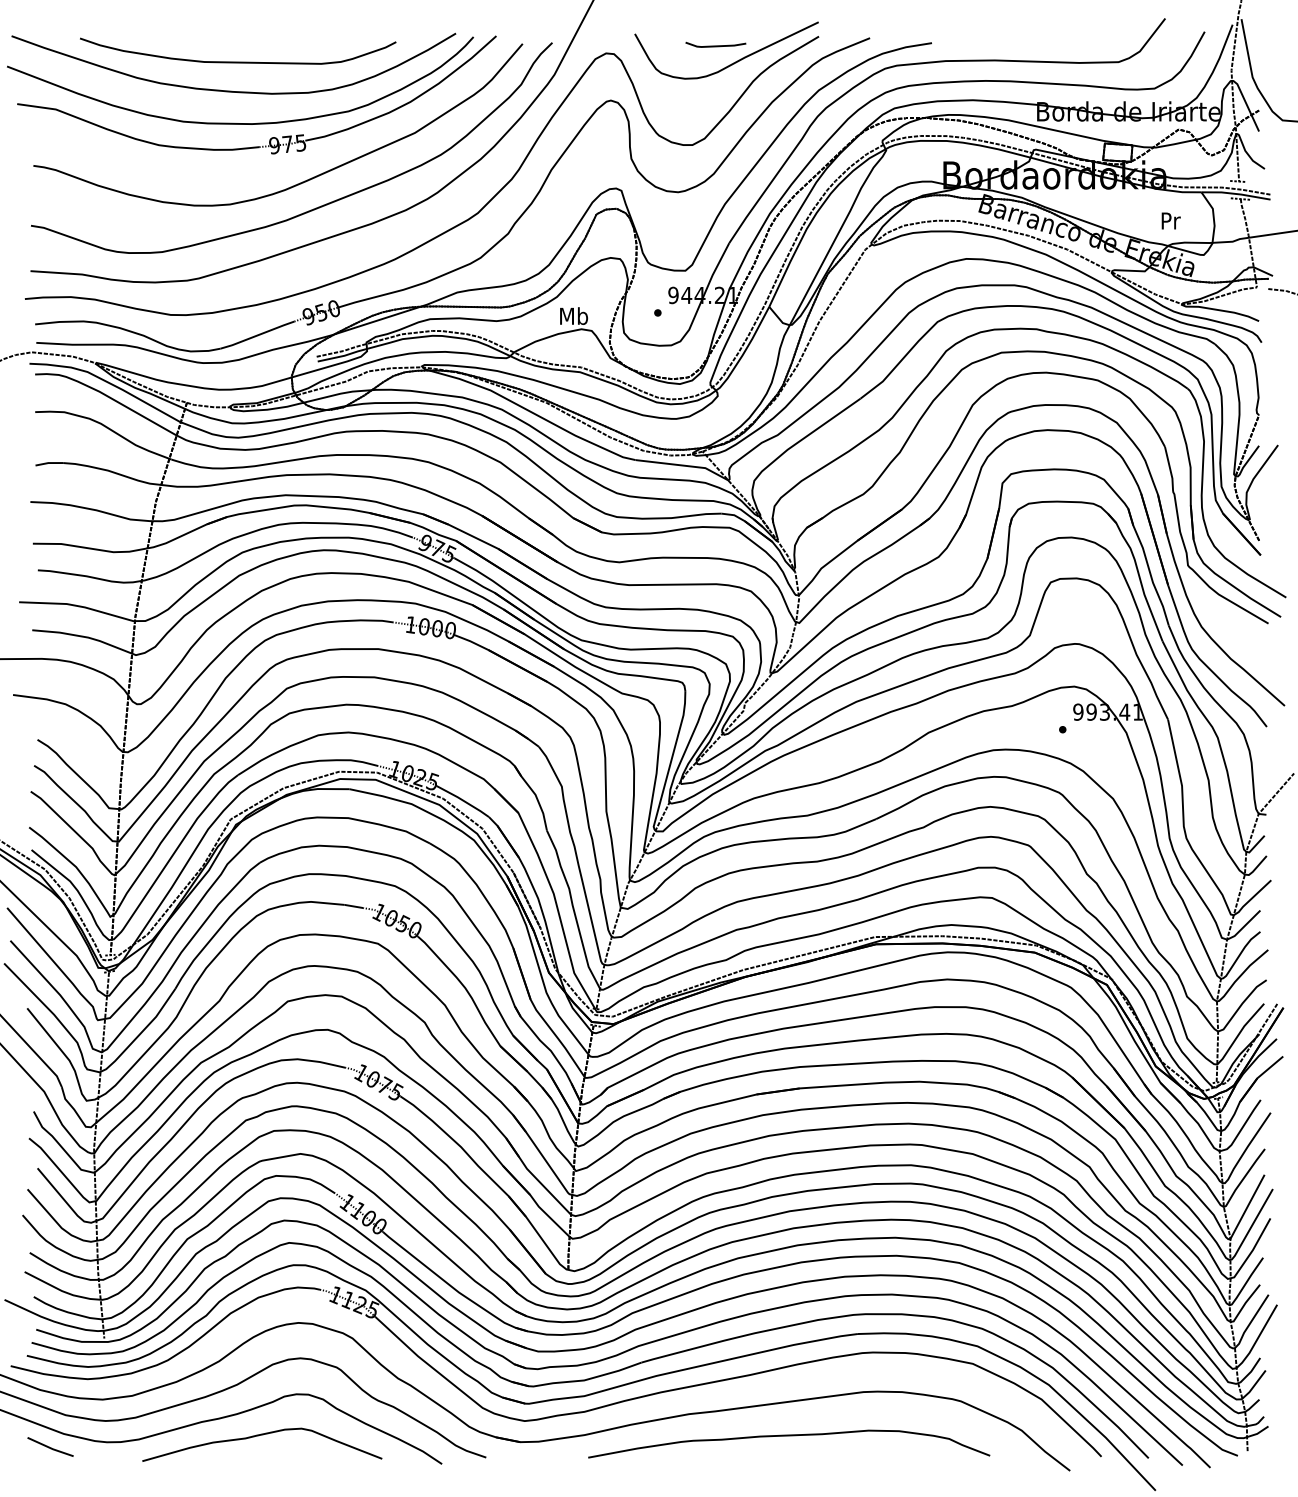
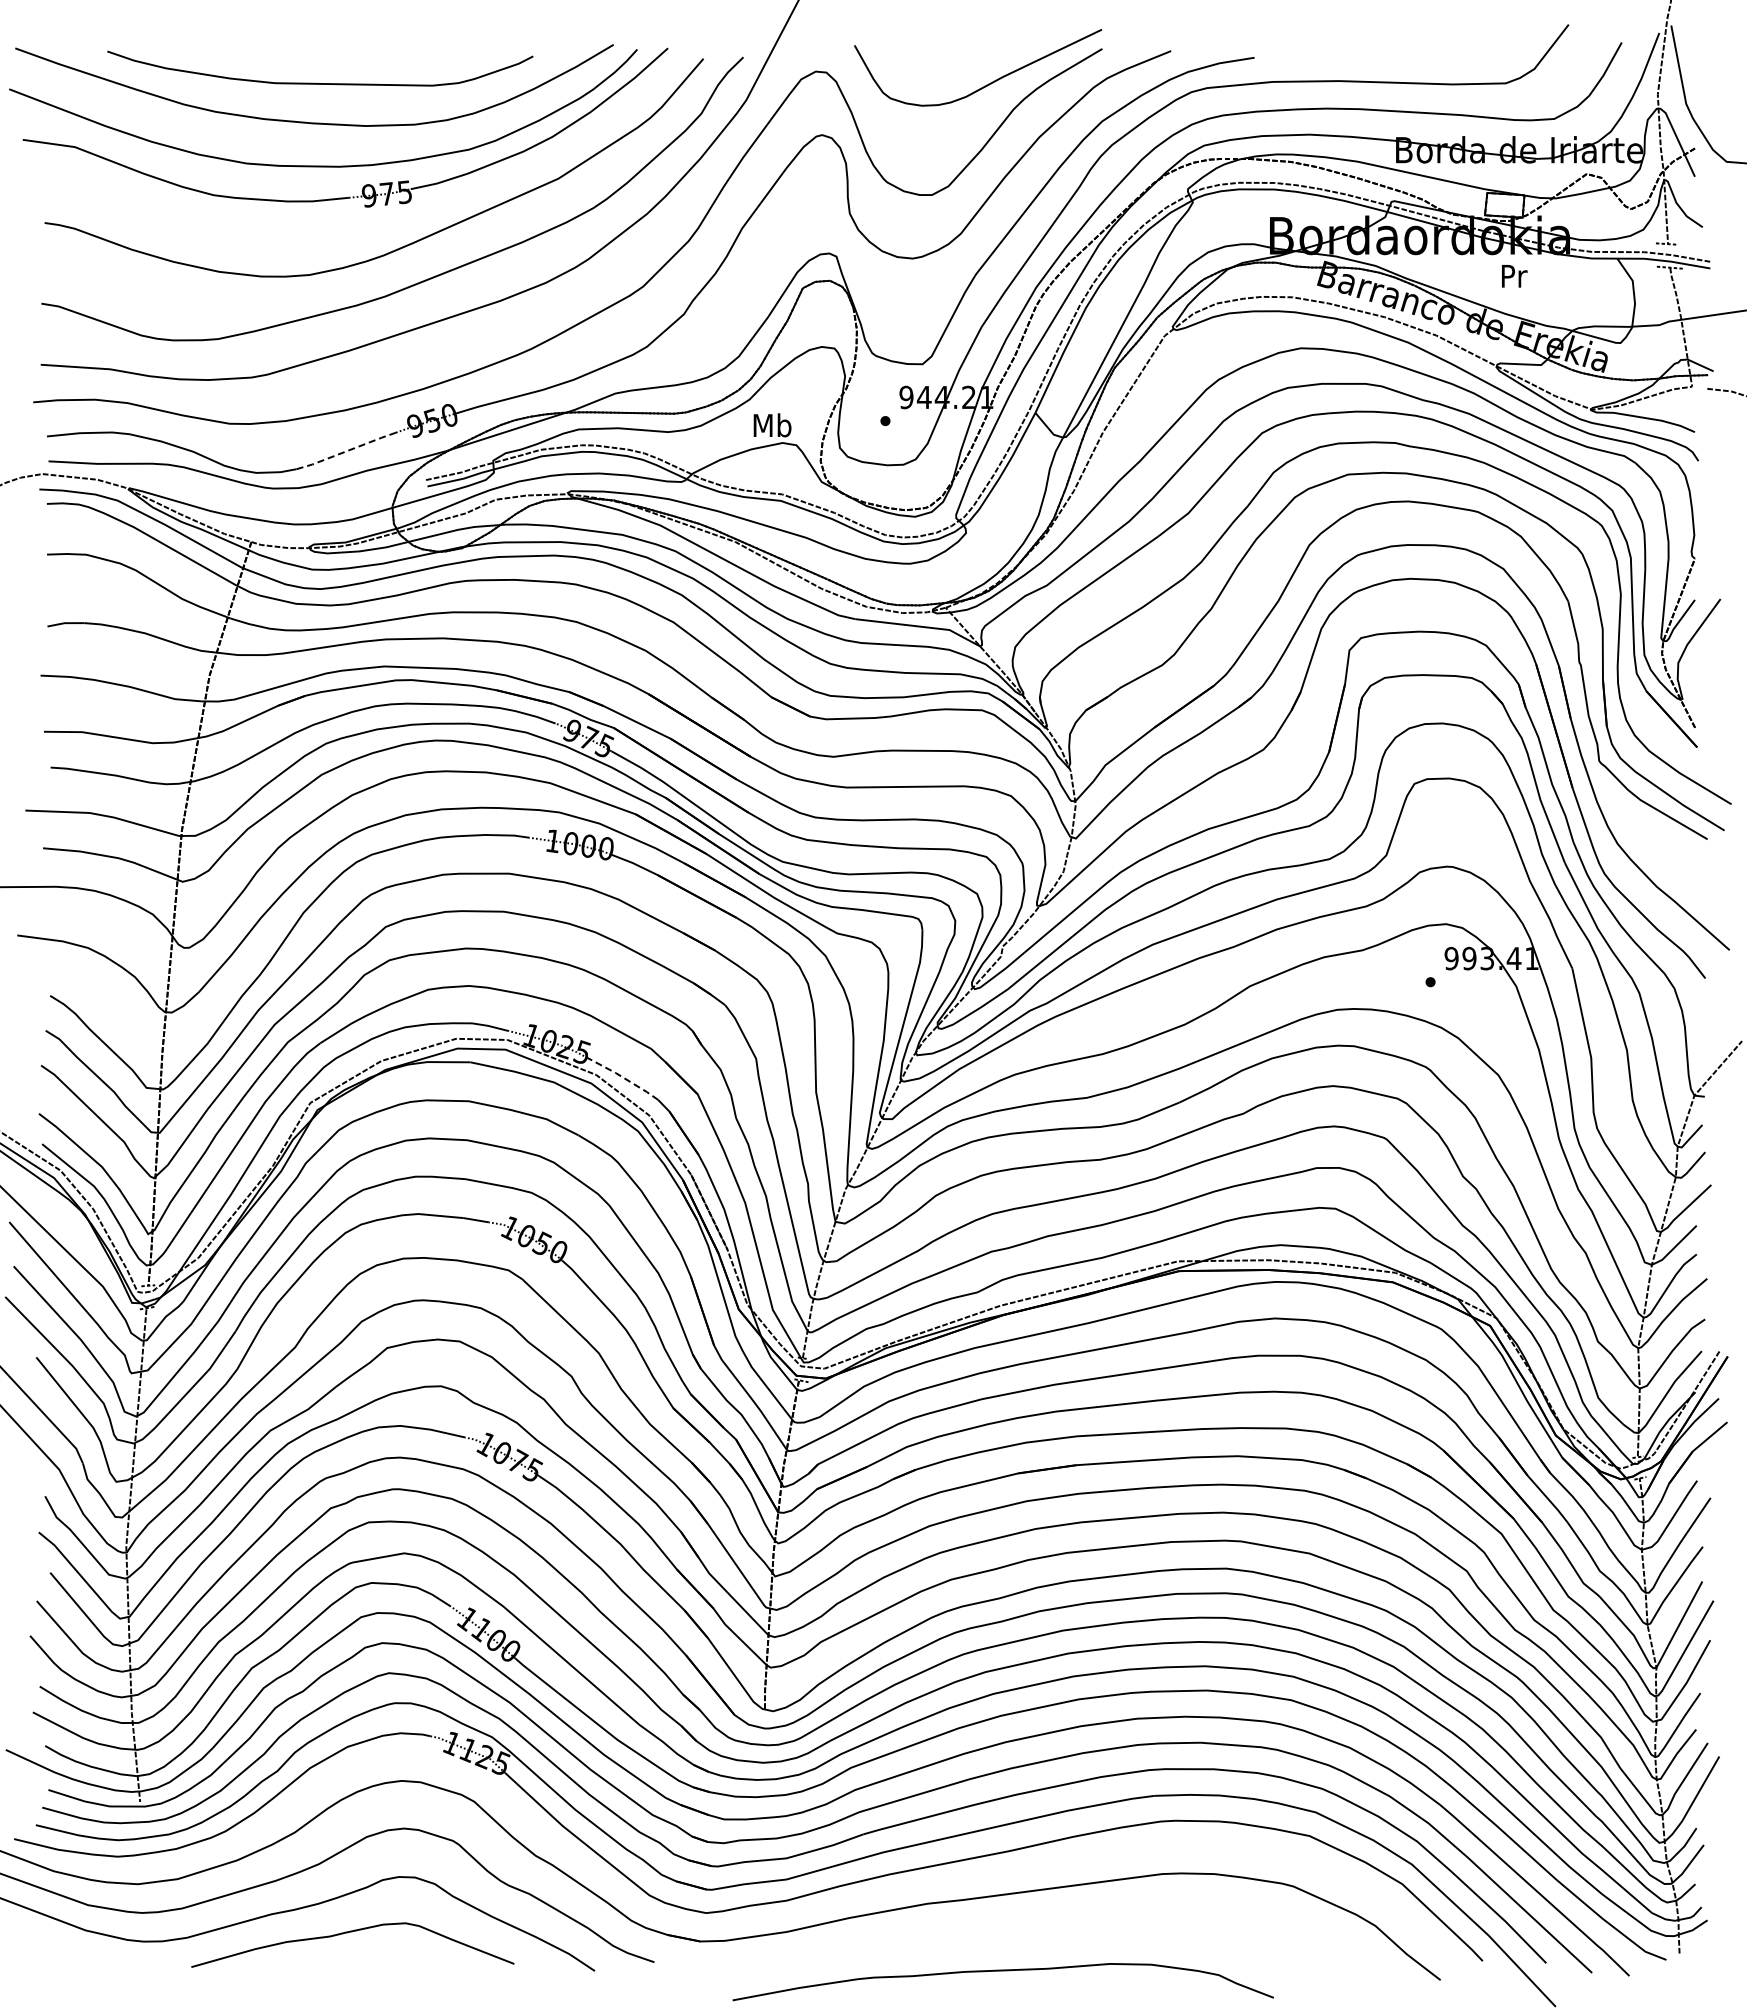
line: (715, 45) -> (963, 61), removed
text: (1171, 221) -> (1514, 276), moved
line: (257, 335) -> (346, 451), solid -> dashed
line: (463, 800) -> (623, 1077), solid -> dashed
curve: (788, 1436) -> (1002, 1971), moved
line: (50, 1447) -> (67, 1948), removed

